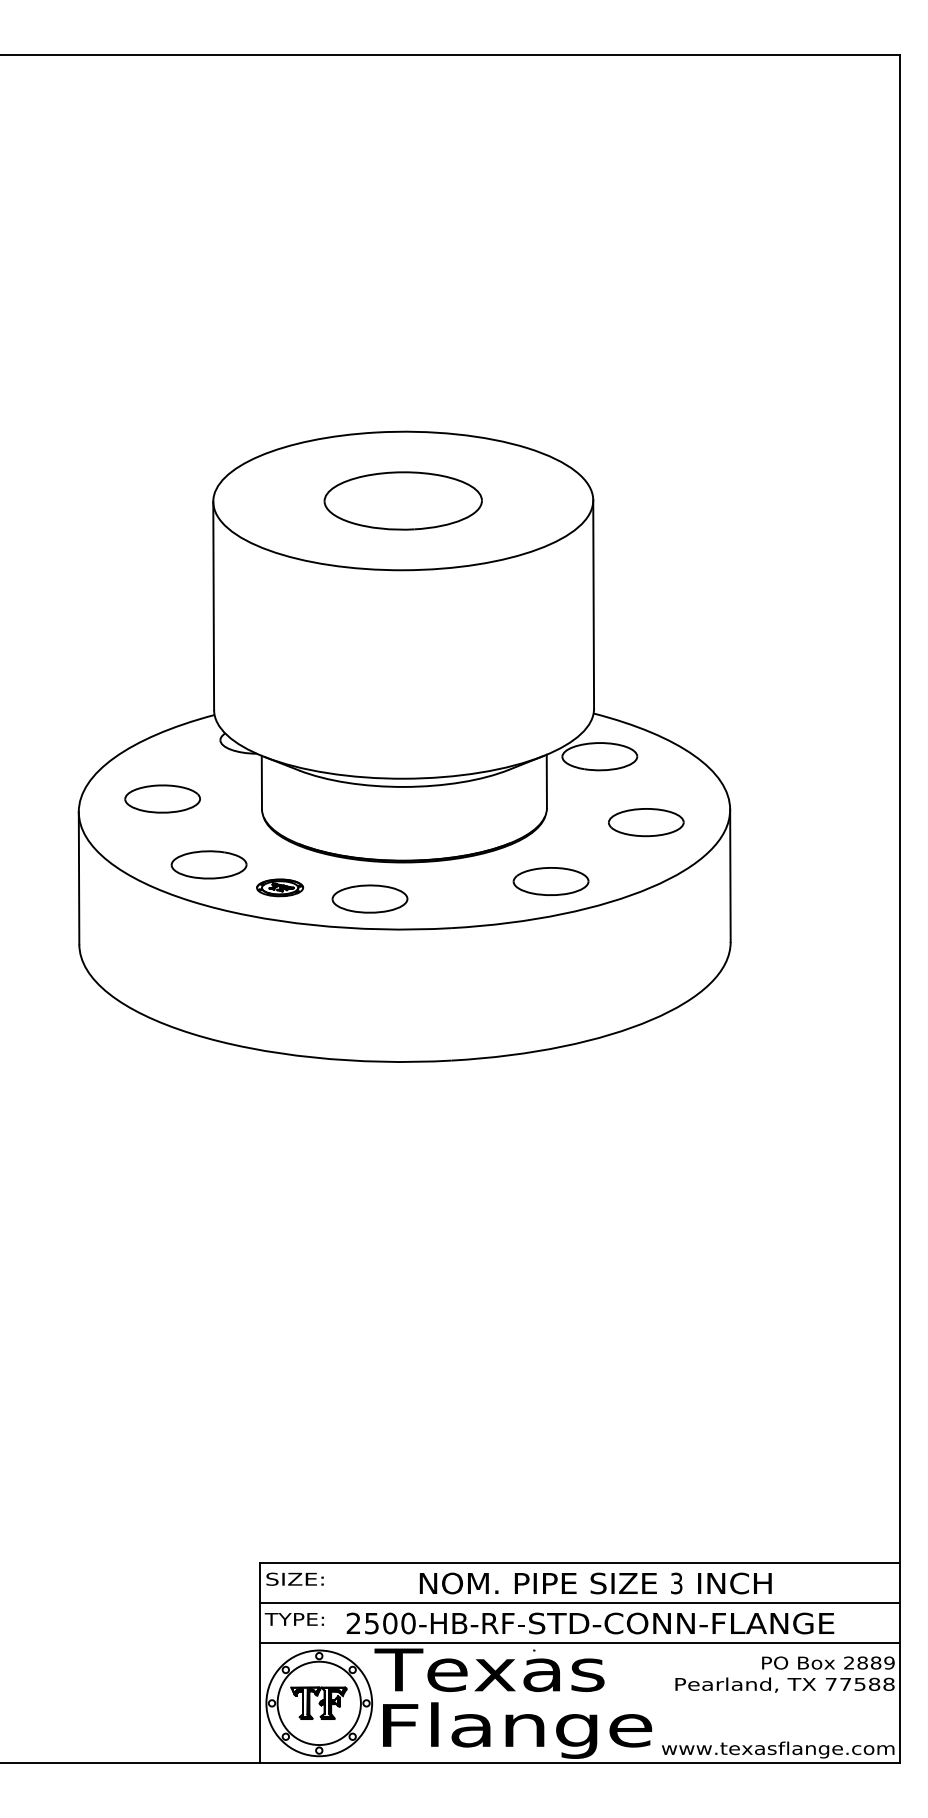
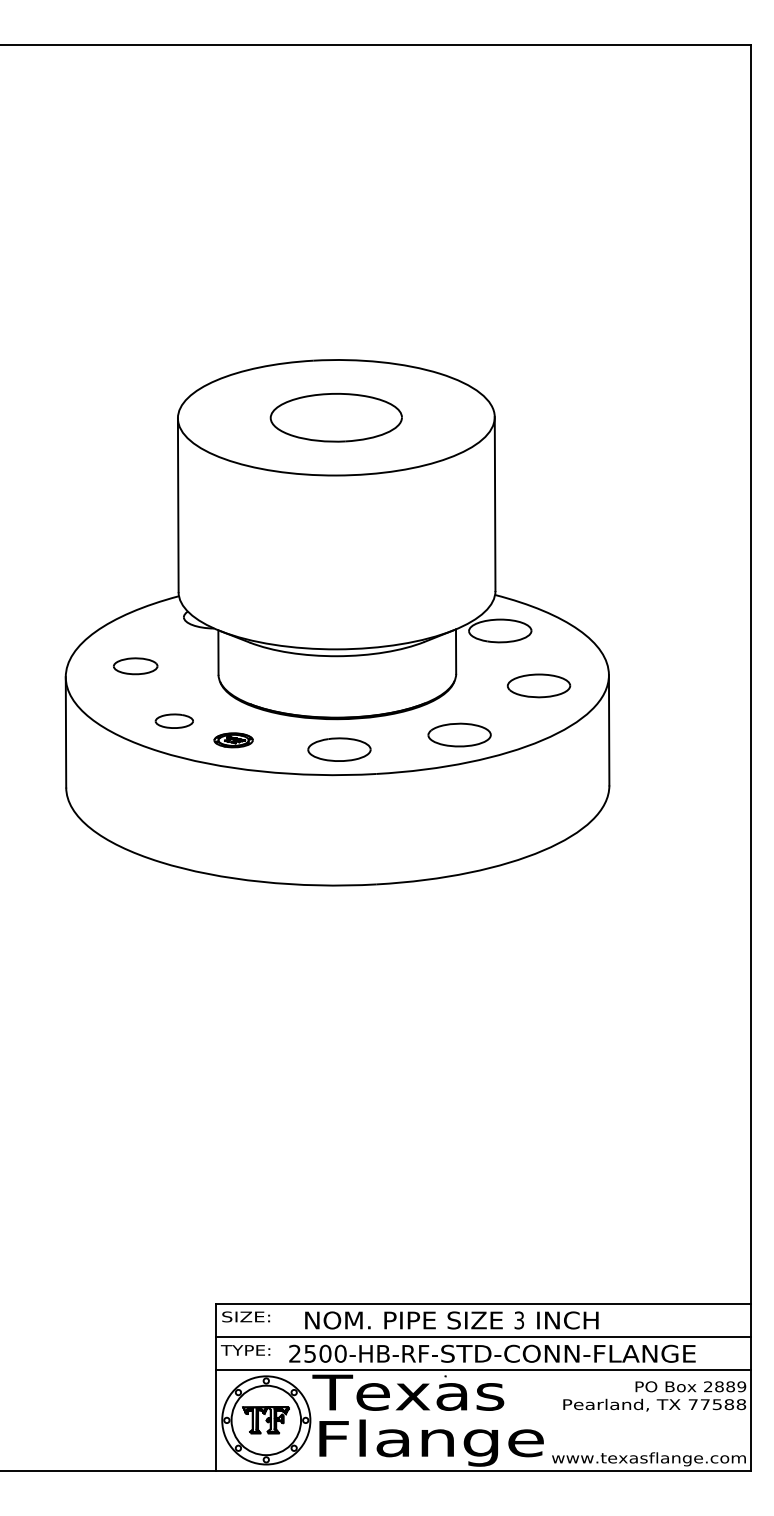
part: (162, 798) -> (135, 665), size x0.7
part: (208, 864) -> (173, 720), size x0.6
part: (369, 898) -> (339, 749), moved
text: (595, 1583) -> (451, 1320), moved

